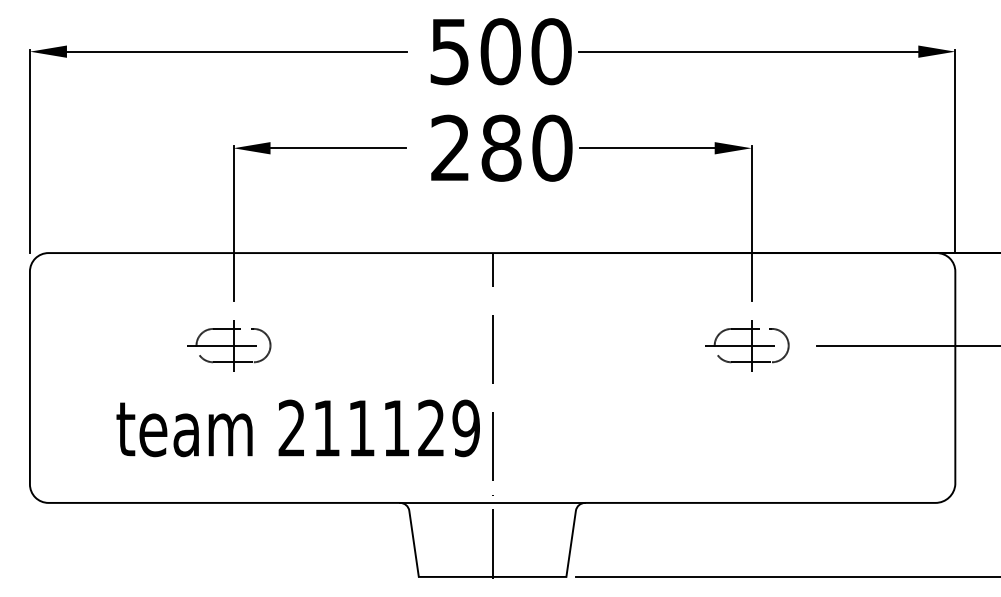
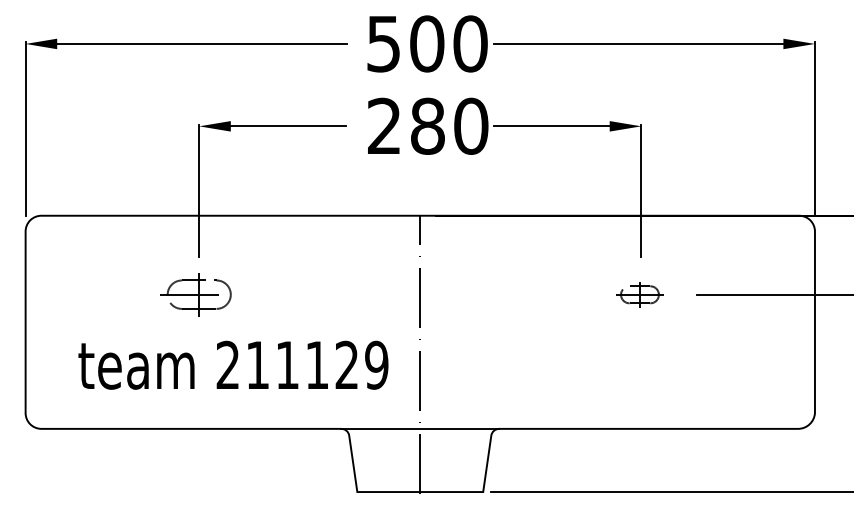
part: (747, 345) -> (637, 294), size x0.6
text: (298, 427) -> (233, 364), moved

